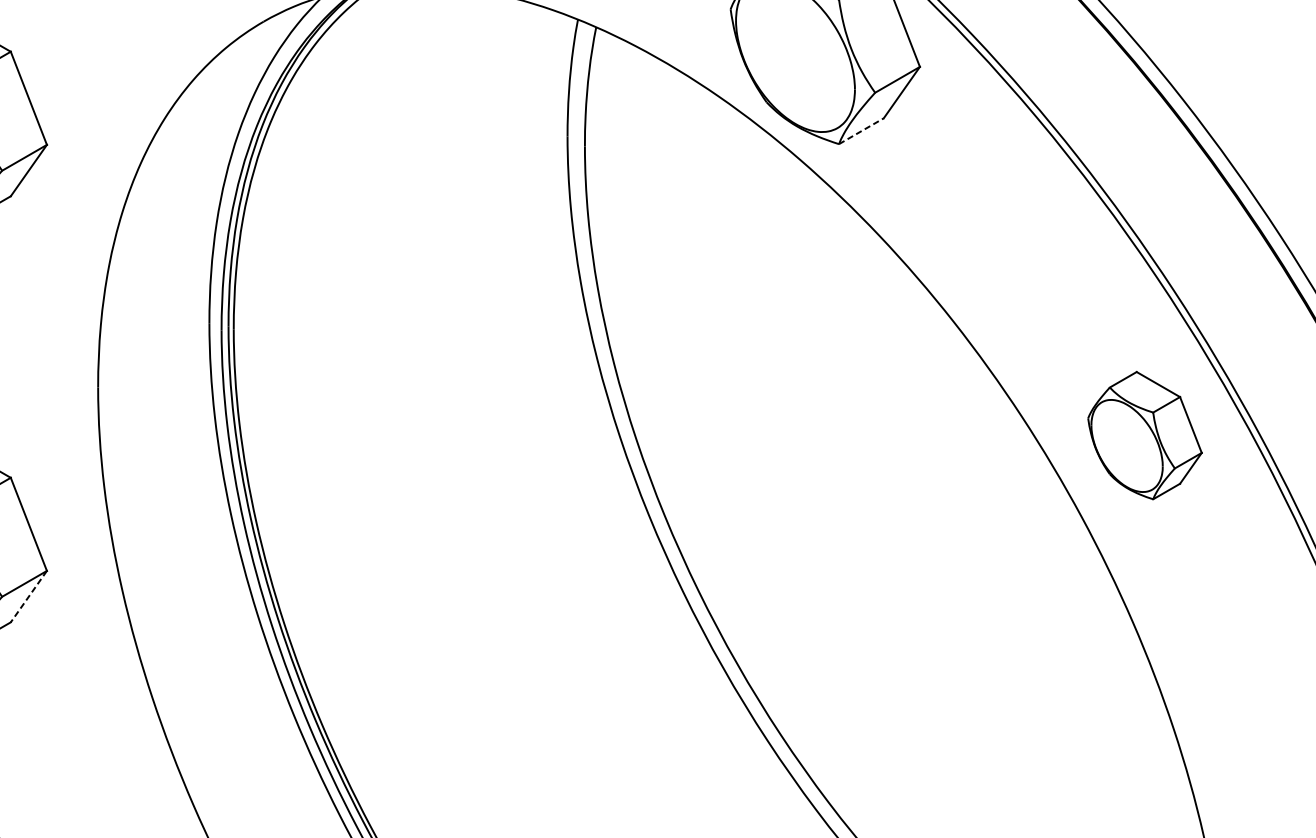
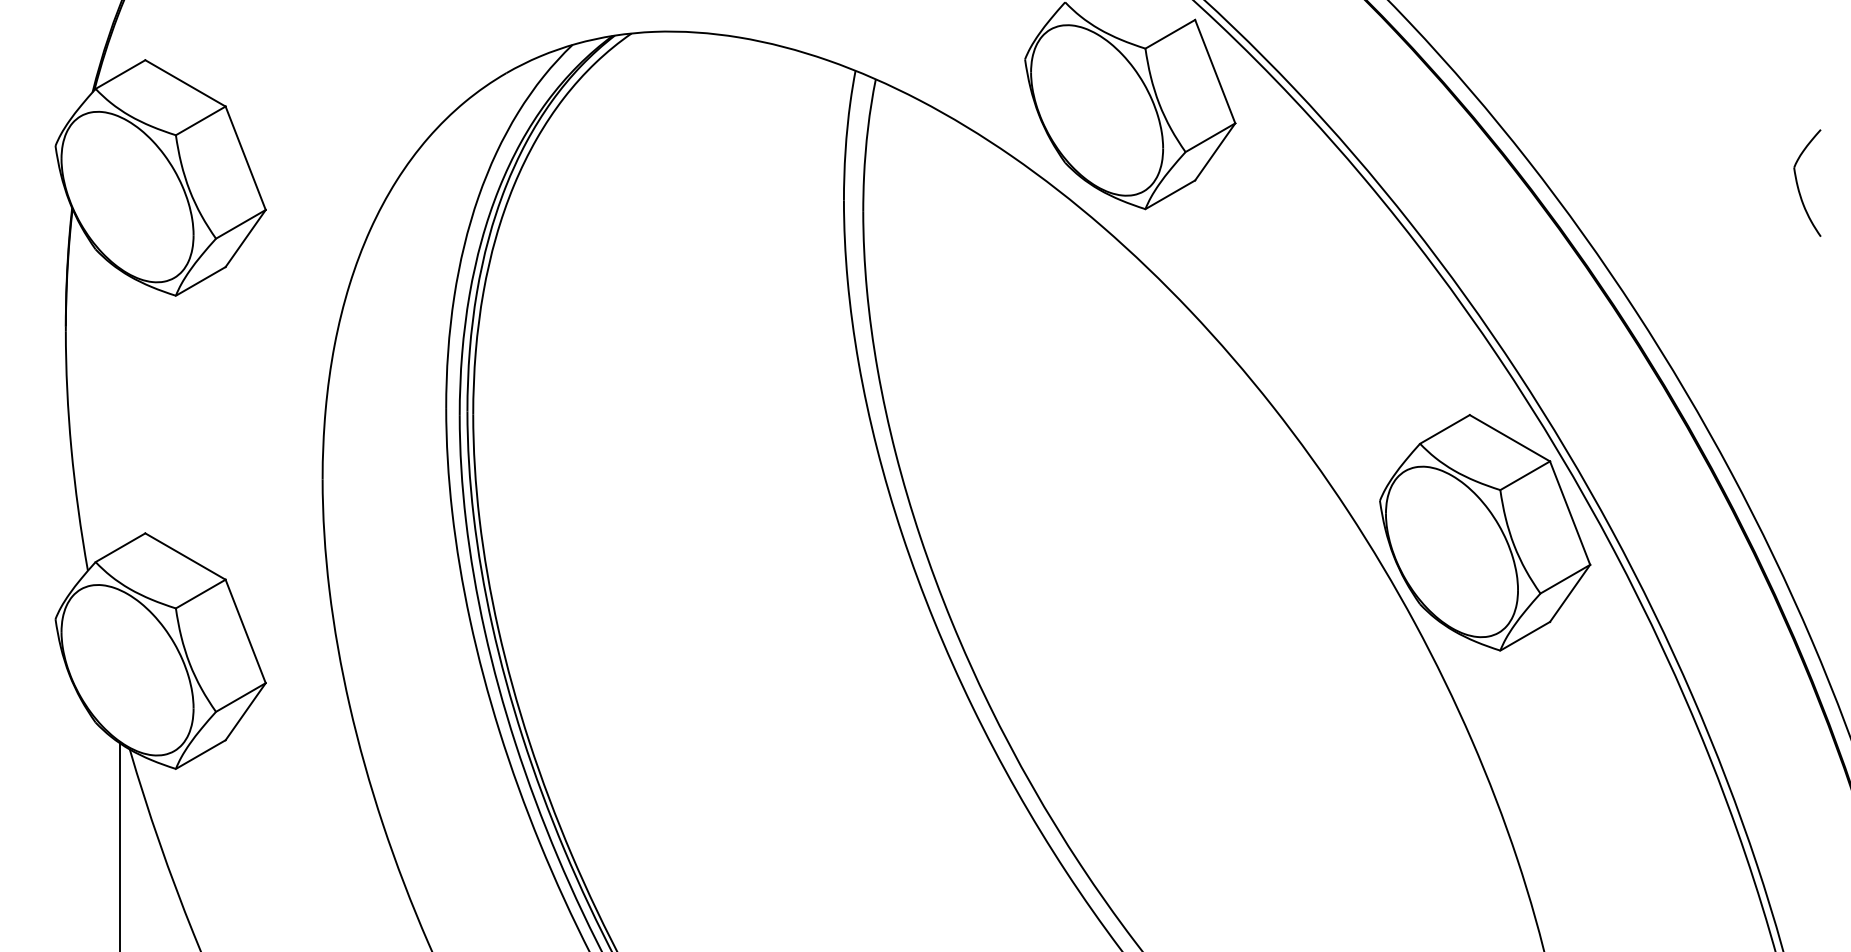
line: (861, 130) -> (1170, 194), dashed -> solid
part: (1145, 435) -> (1485, 532), size x1.67
line: (28, 596) -> (245, 711), dashed -> solid

